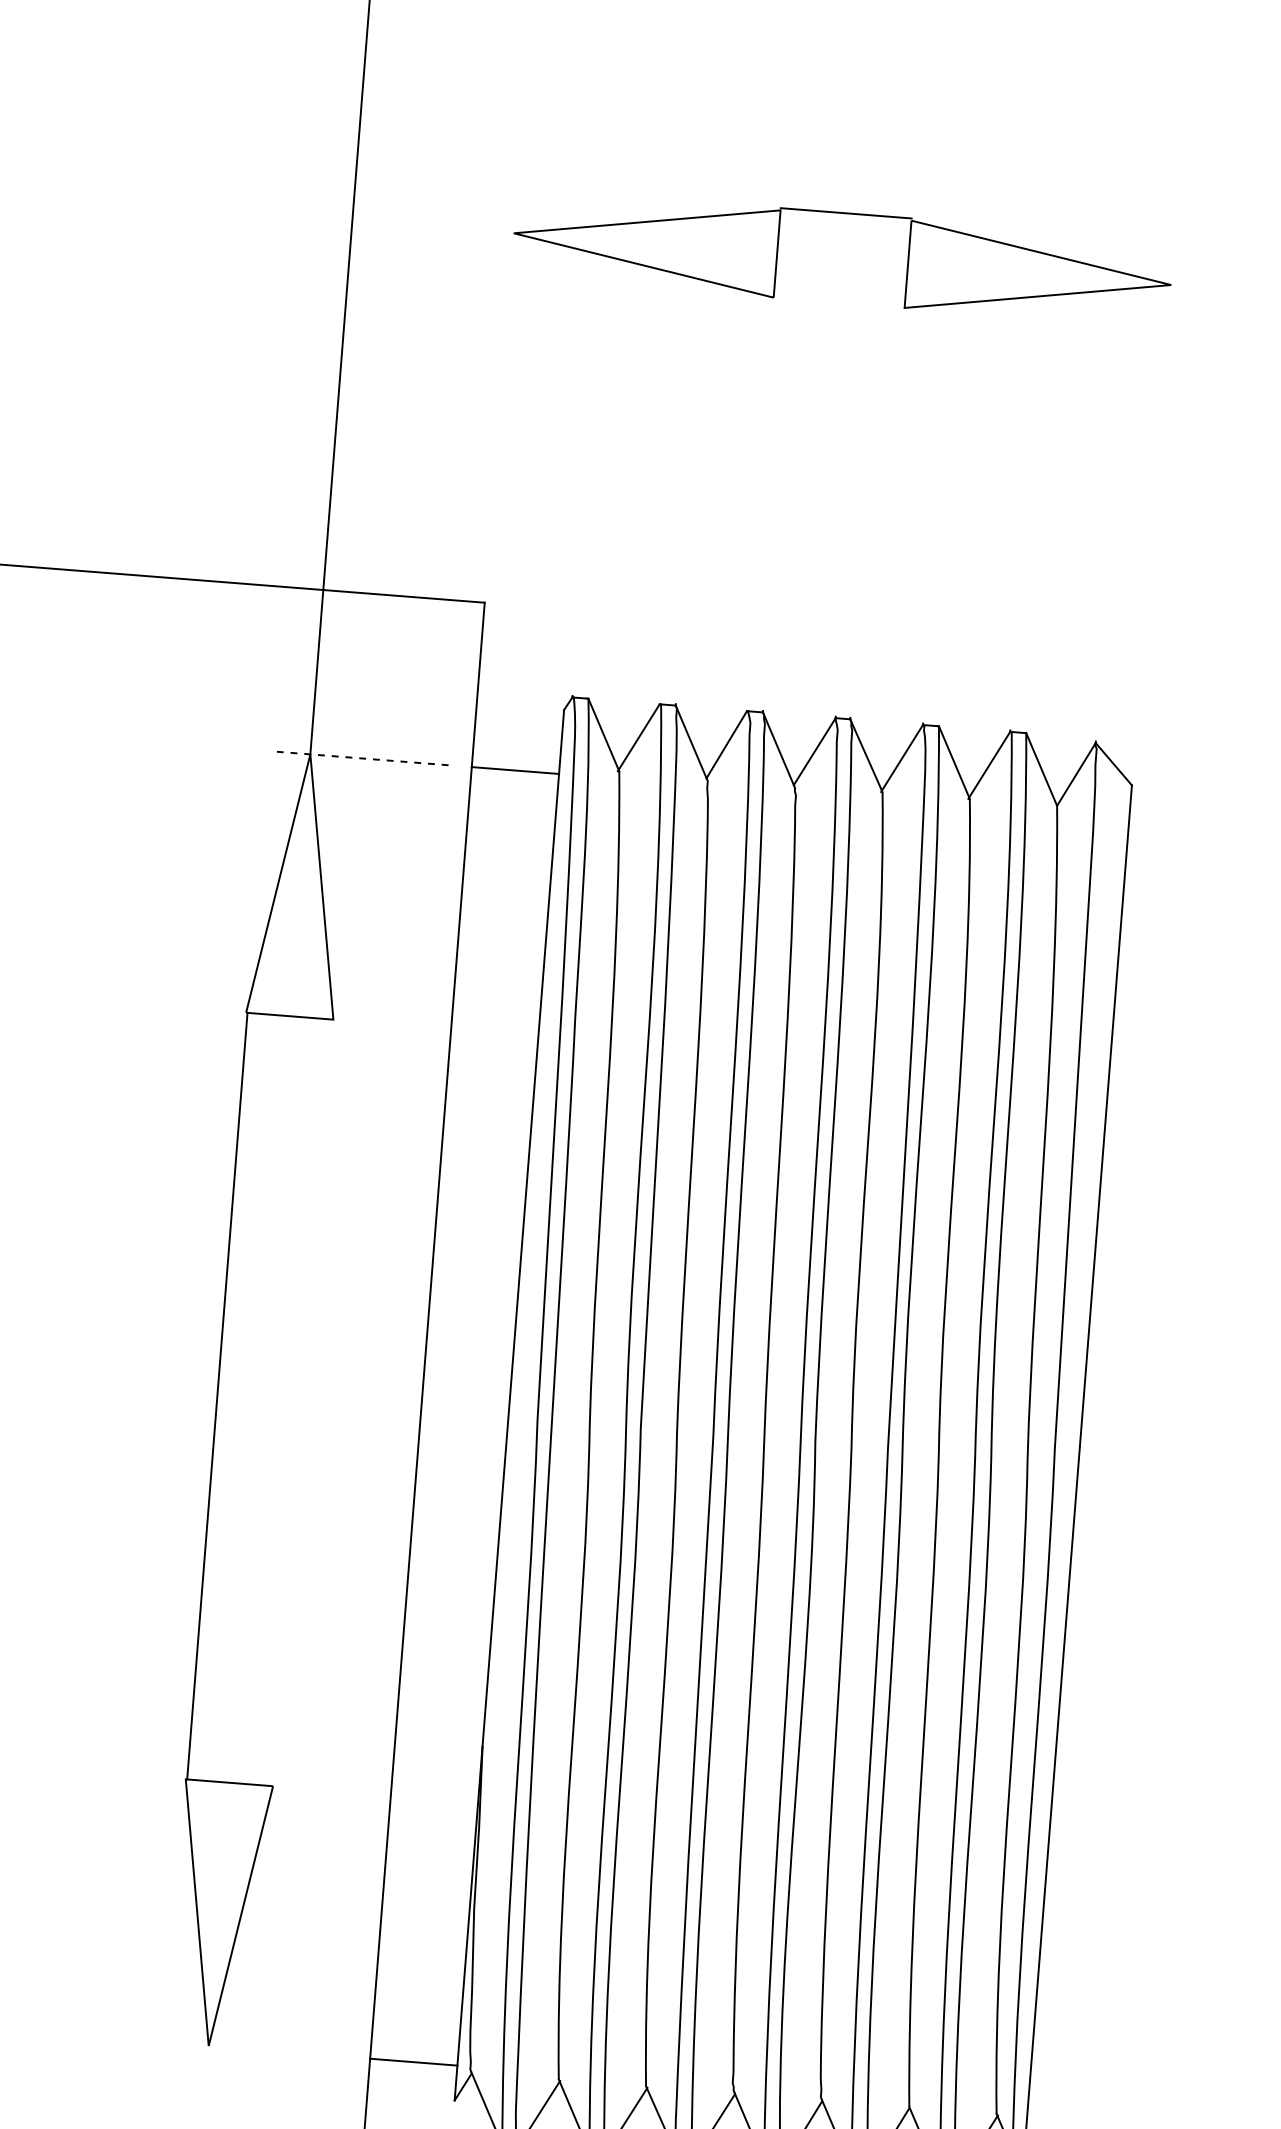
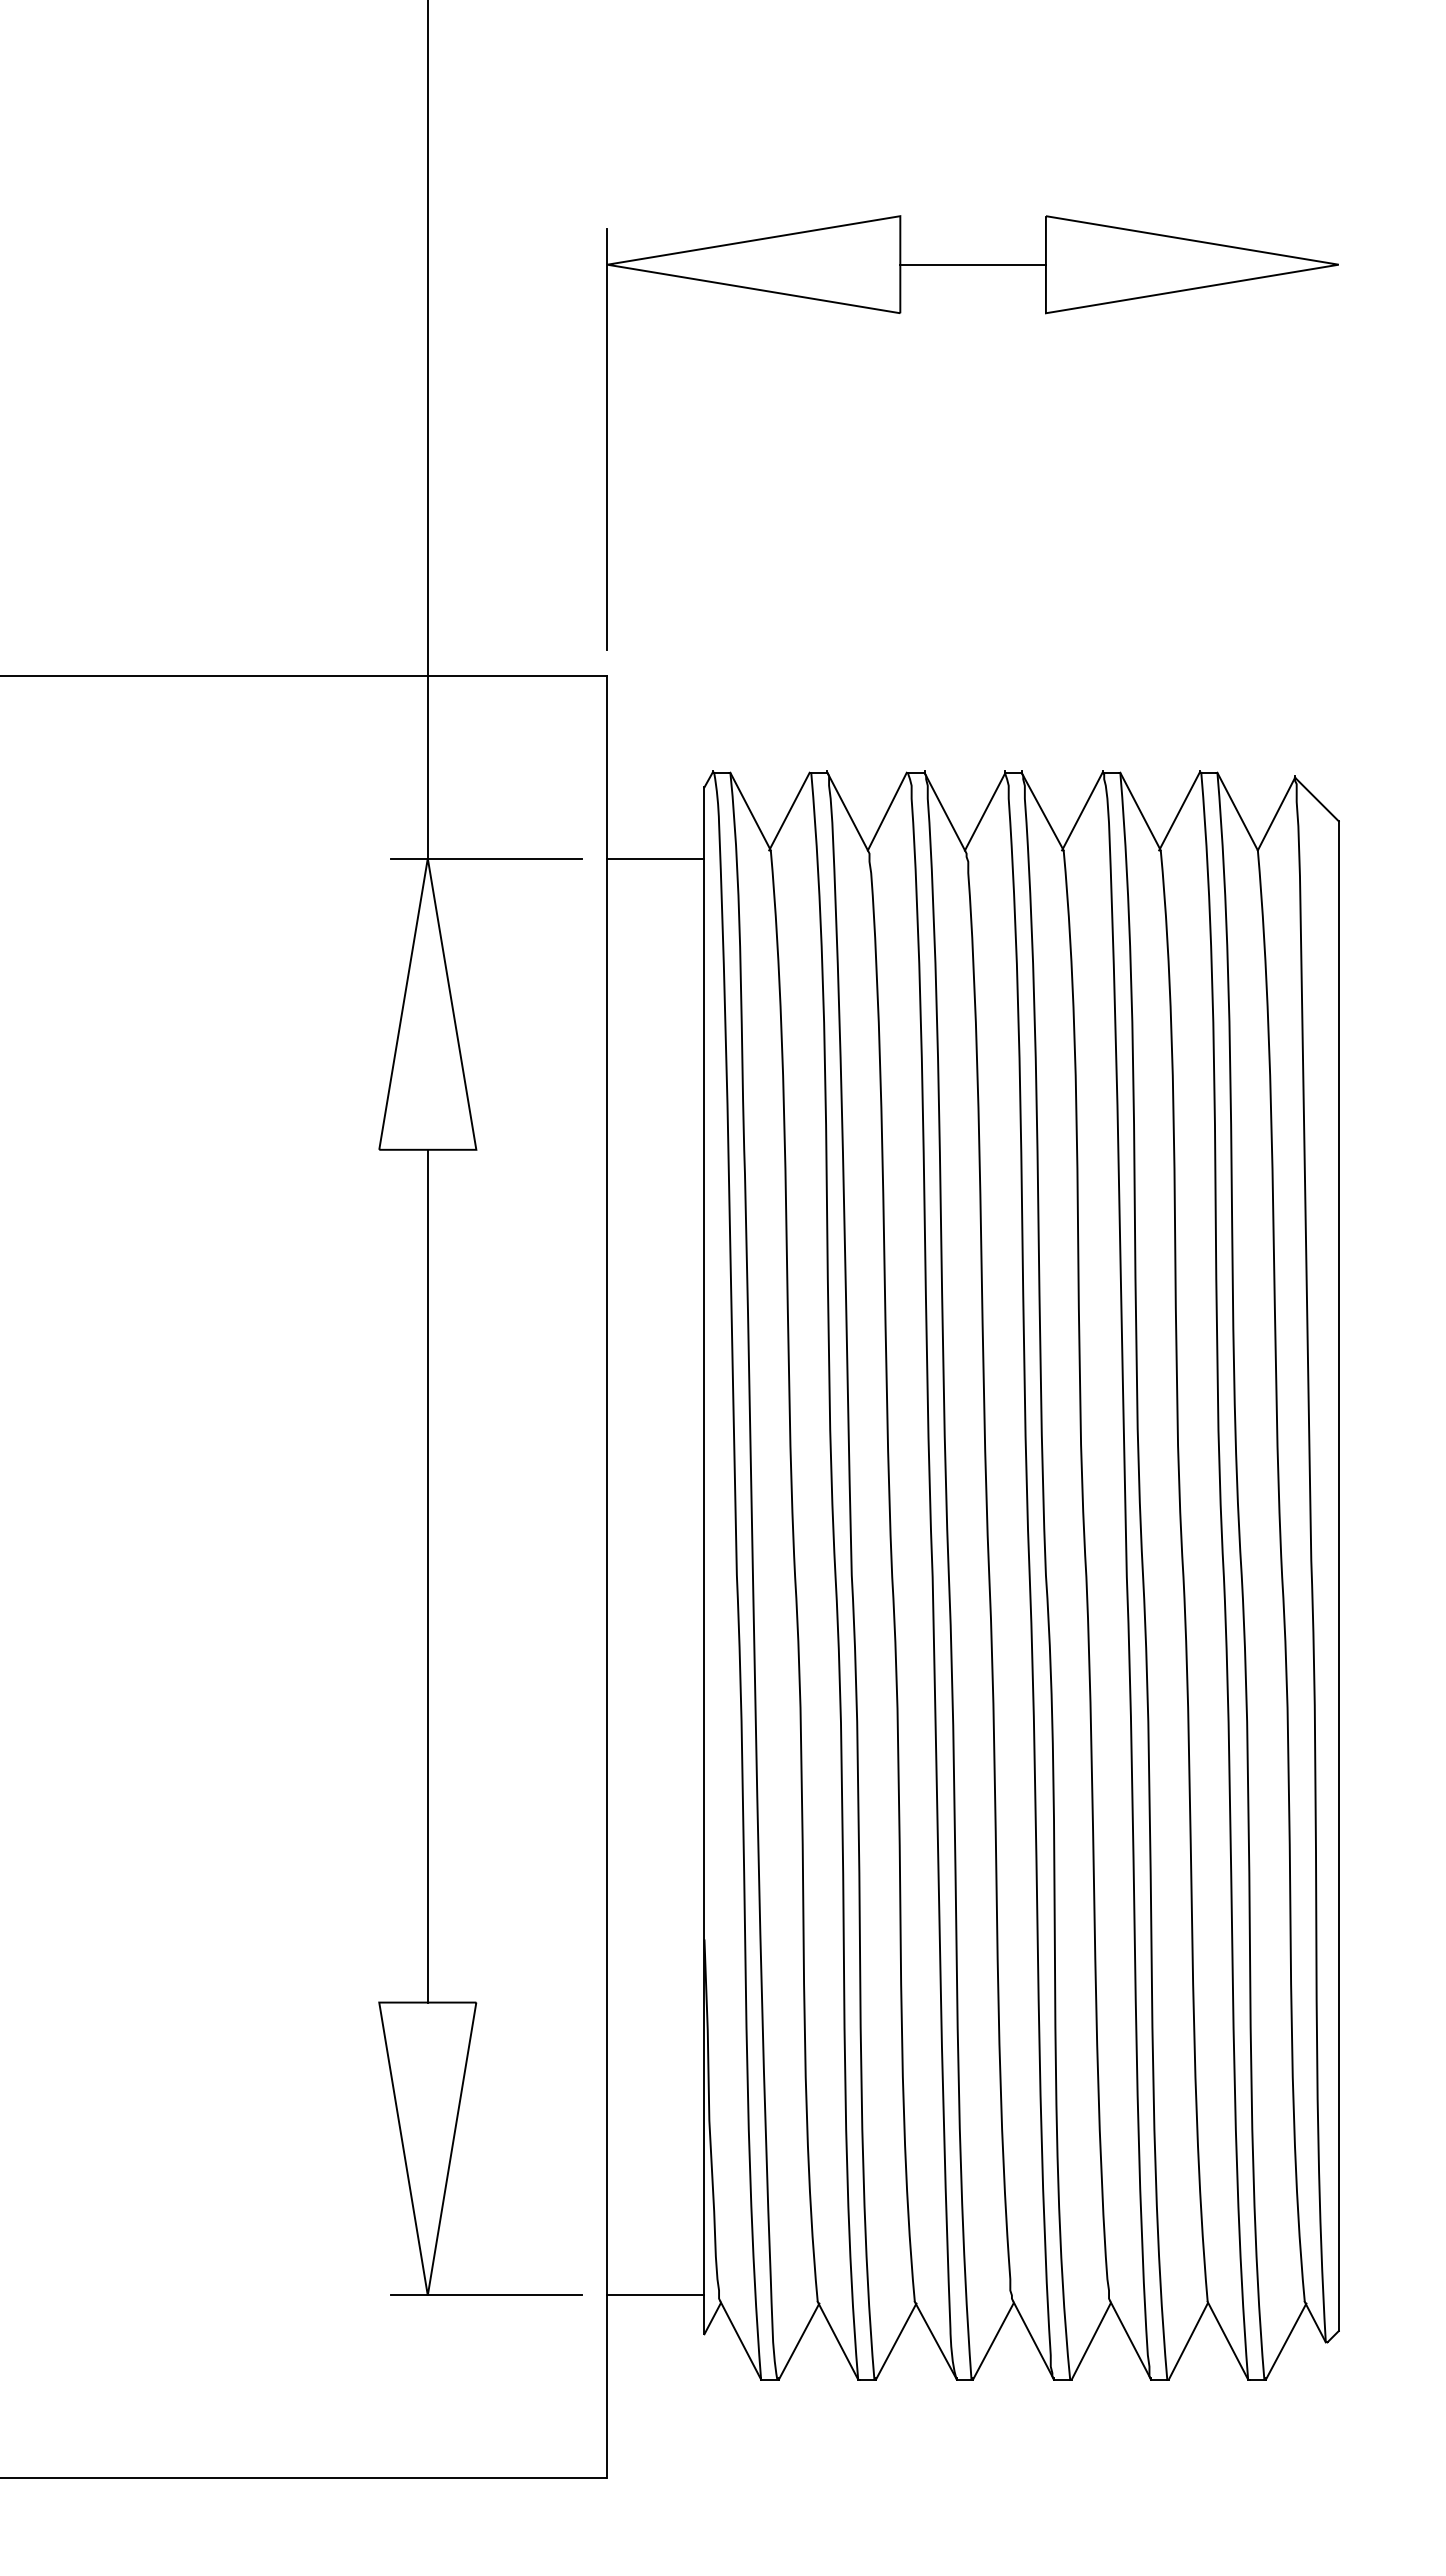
line: (845, 213) -> (972, 264), moved
line: (501, 390) -> (607, 439), added
line: (362, 758) -> (485, 858), dashed -> solid
line: (217, 1395) -> (427, 1575), moved
line: (260, 2050) -> (485, 2295), added

